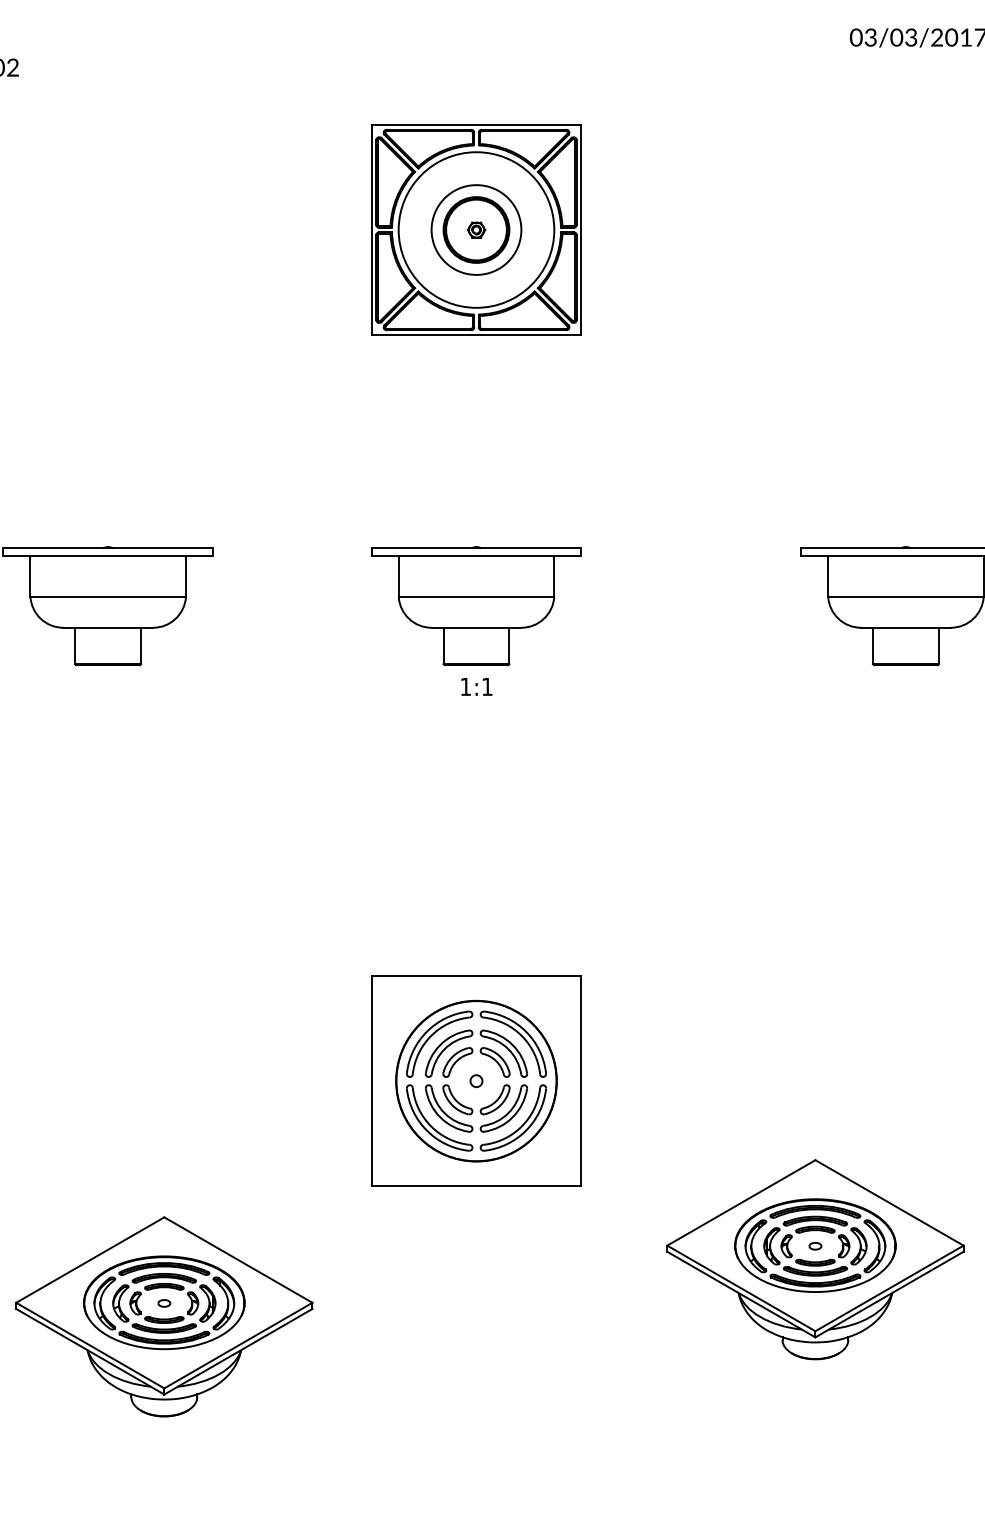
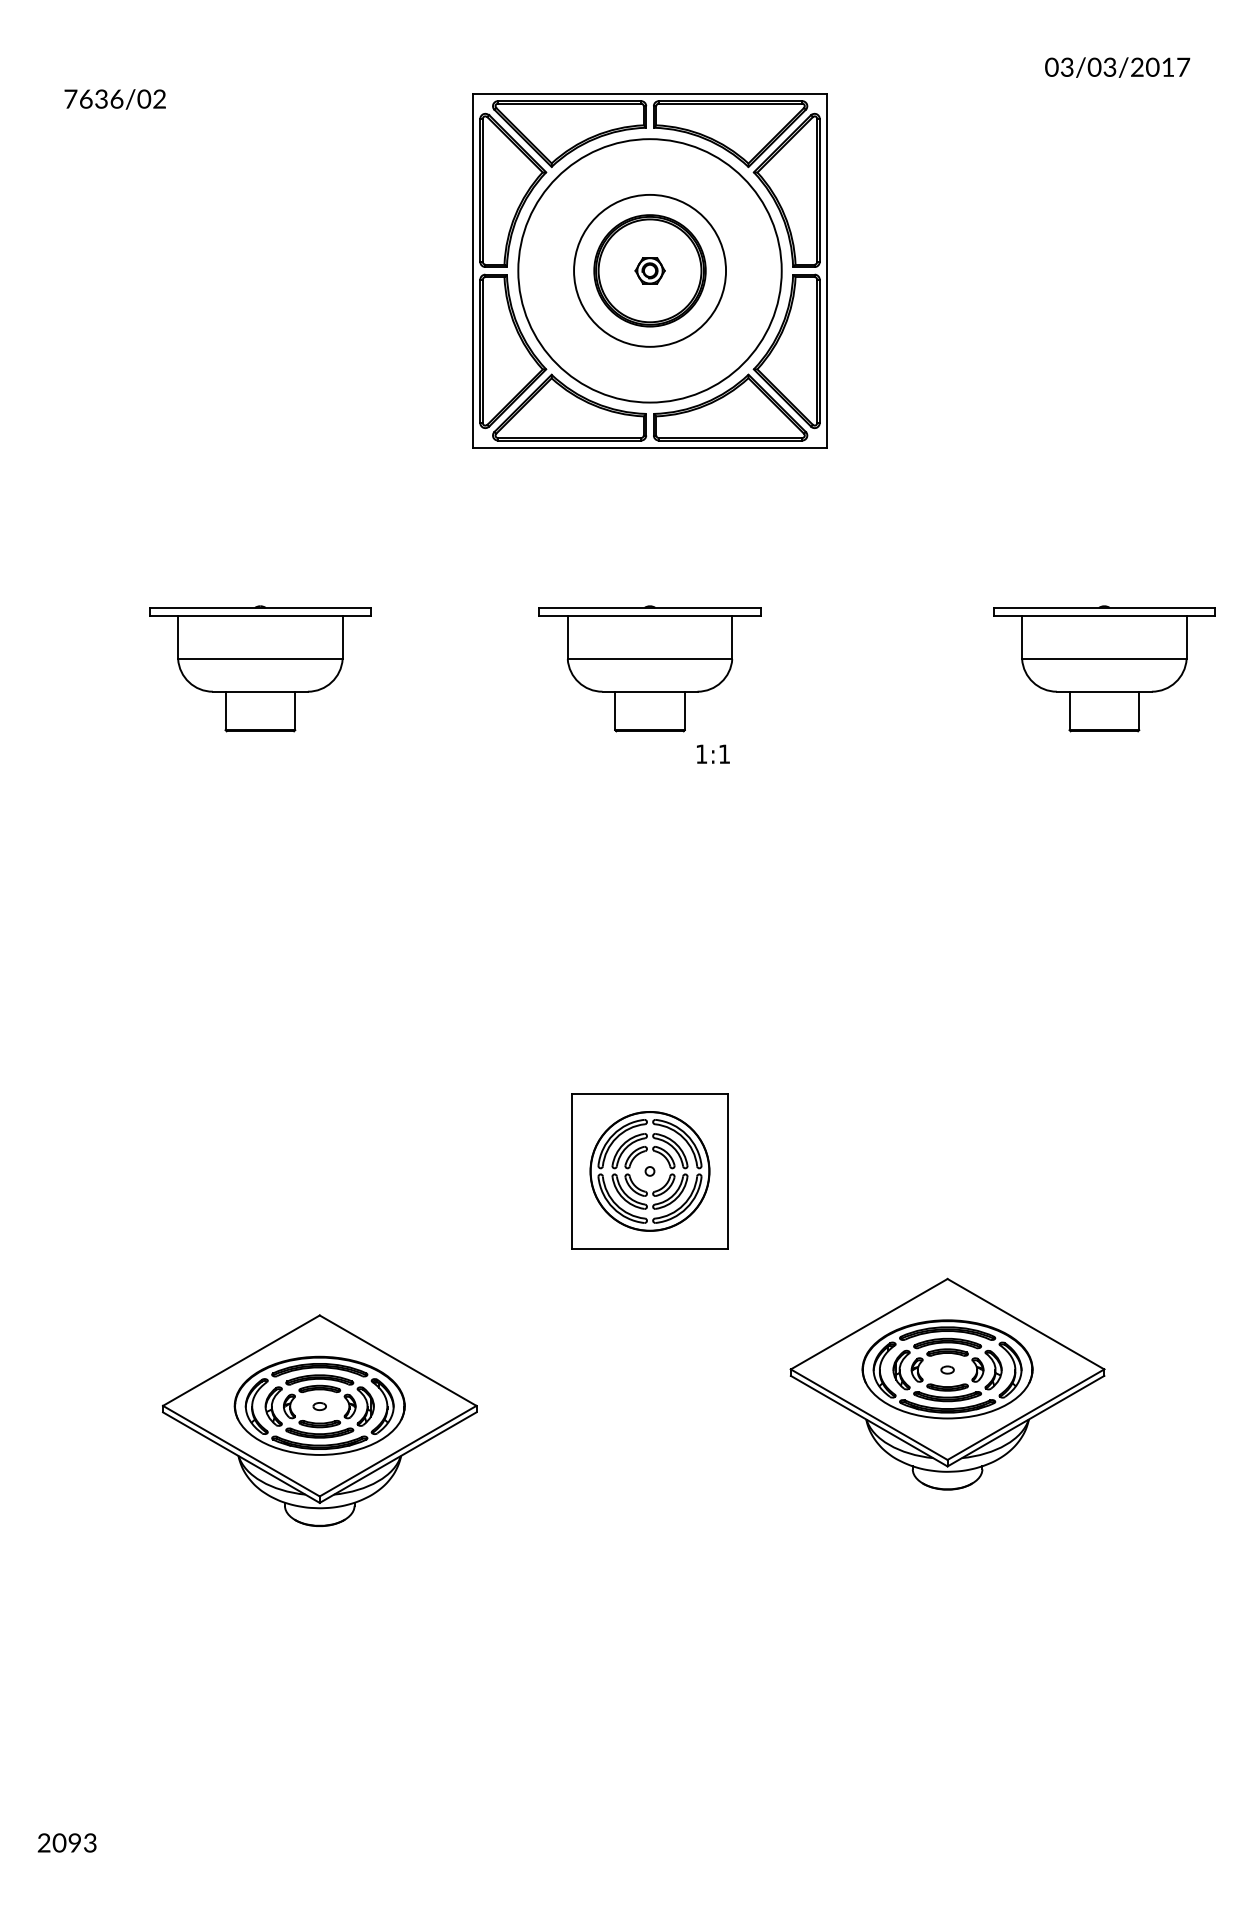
part: (476, 229) -> (649, 270), size x1.6
text: (476, 686) -> (713, 753), moved
part: (476, 1081) -> (649, 1171), size x0.7
part: (815, 1258) -> (947, 1383), moved

